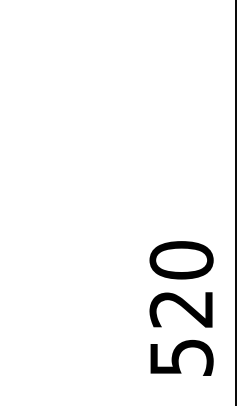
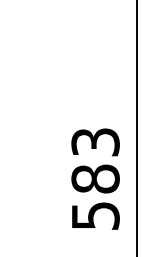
text: (181, 284) -> (95, 160), 520 -> 583

